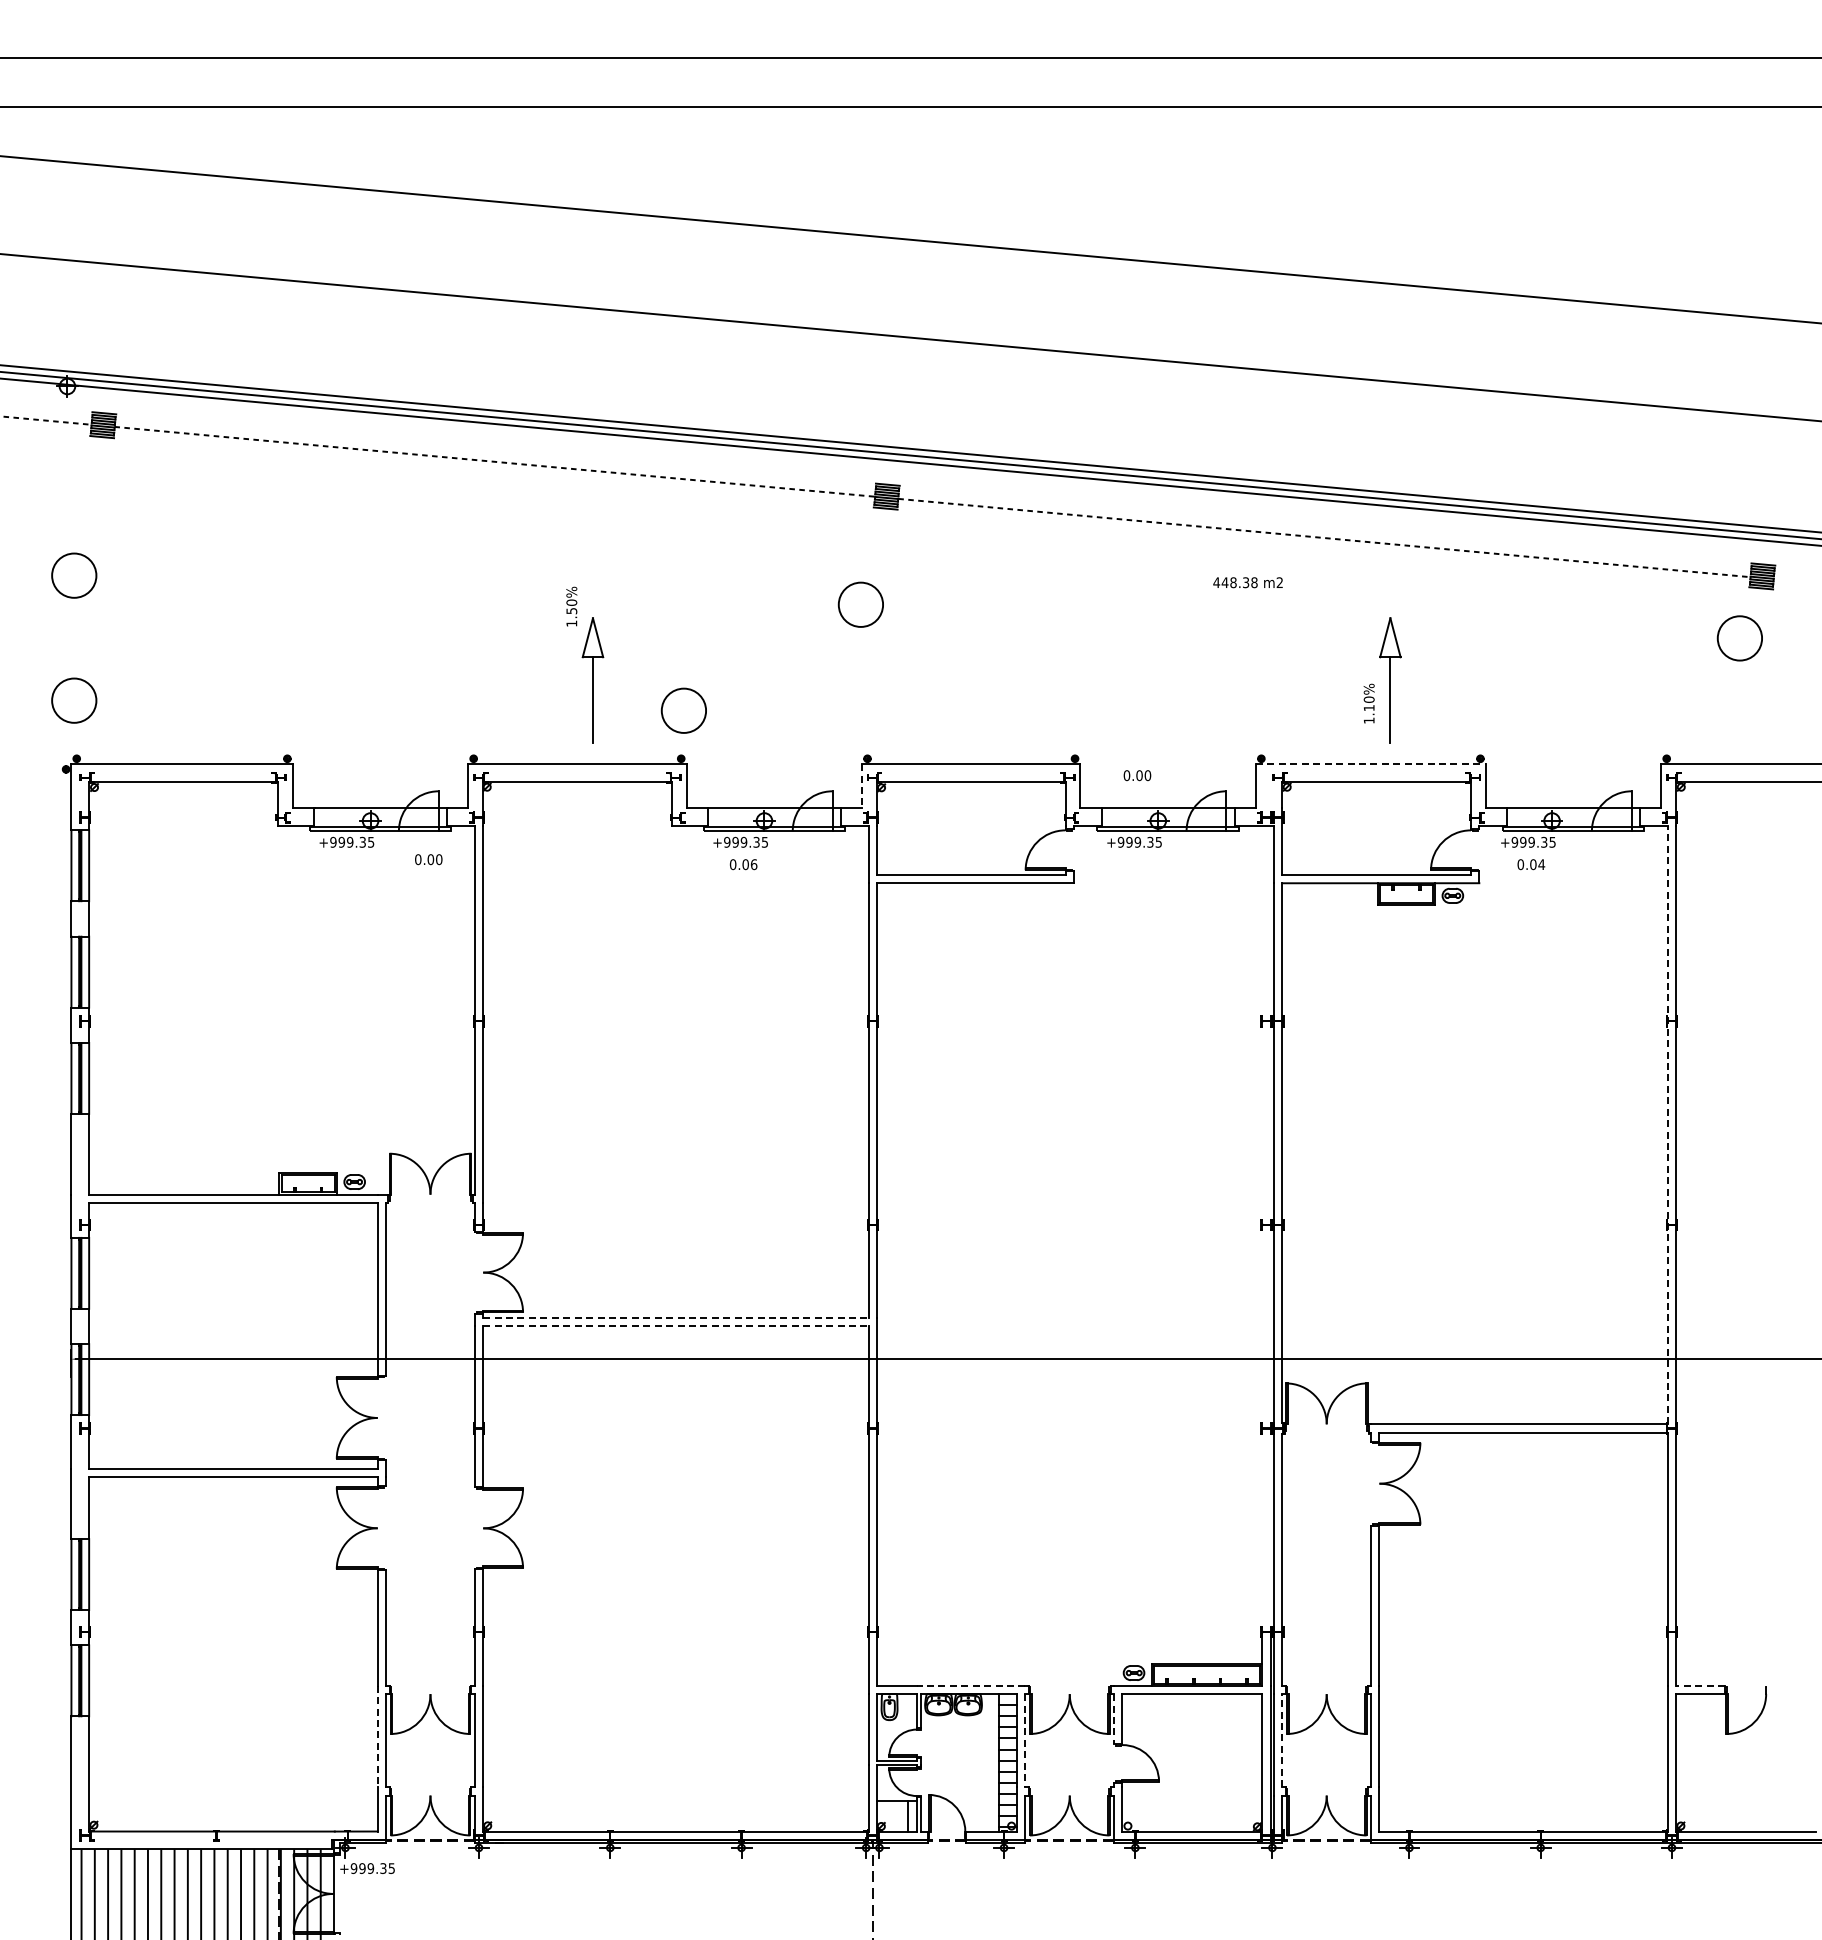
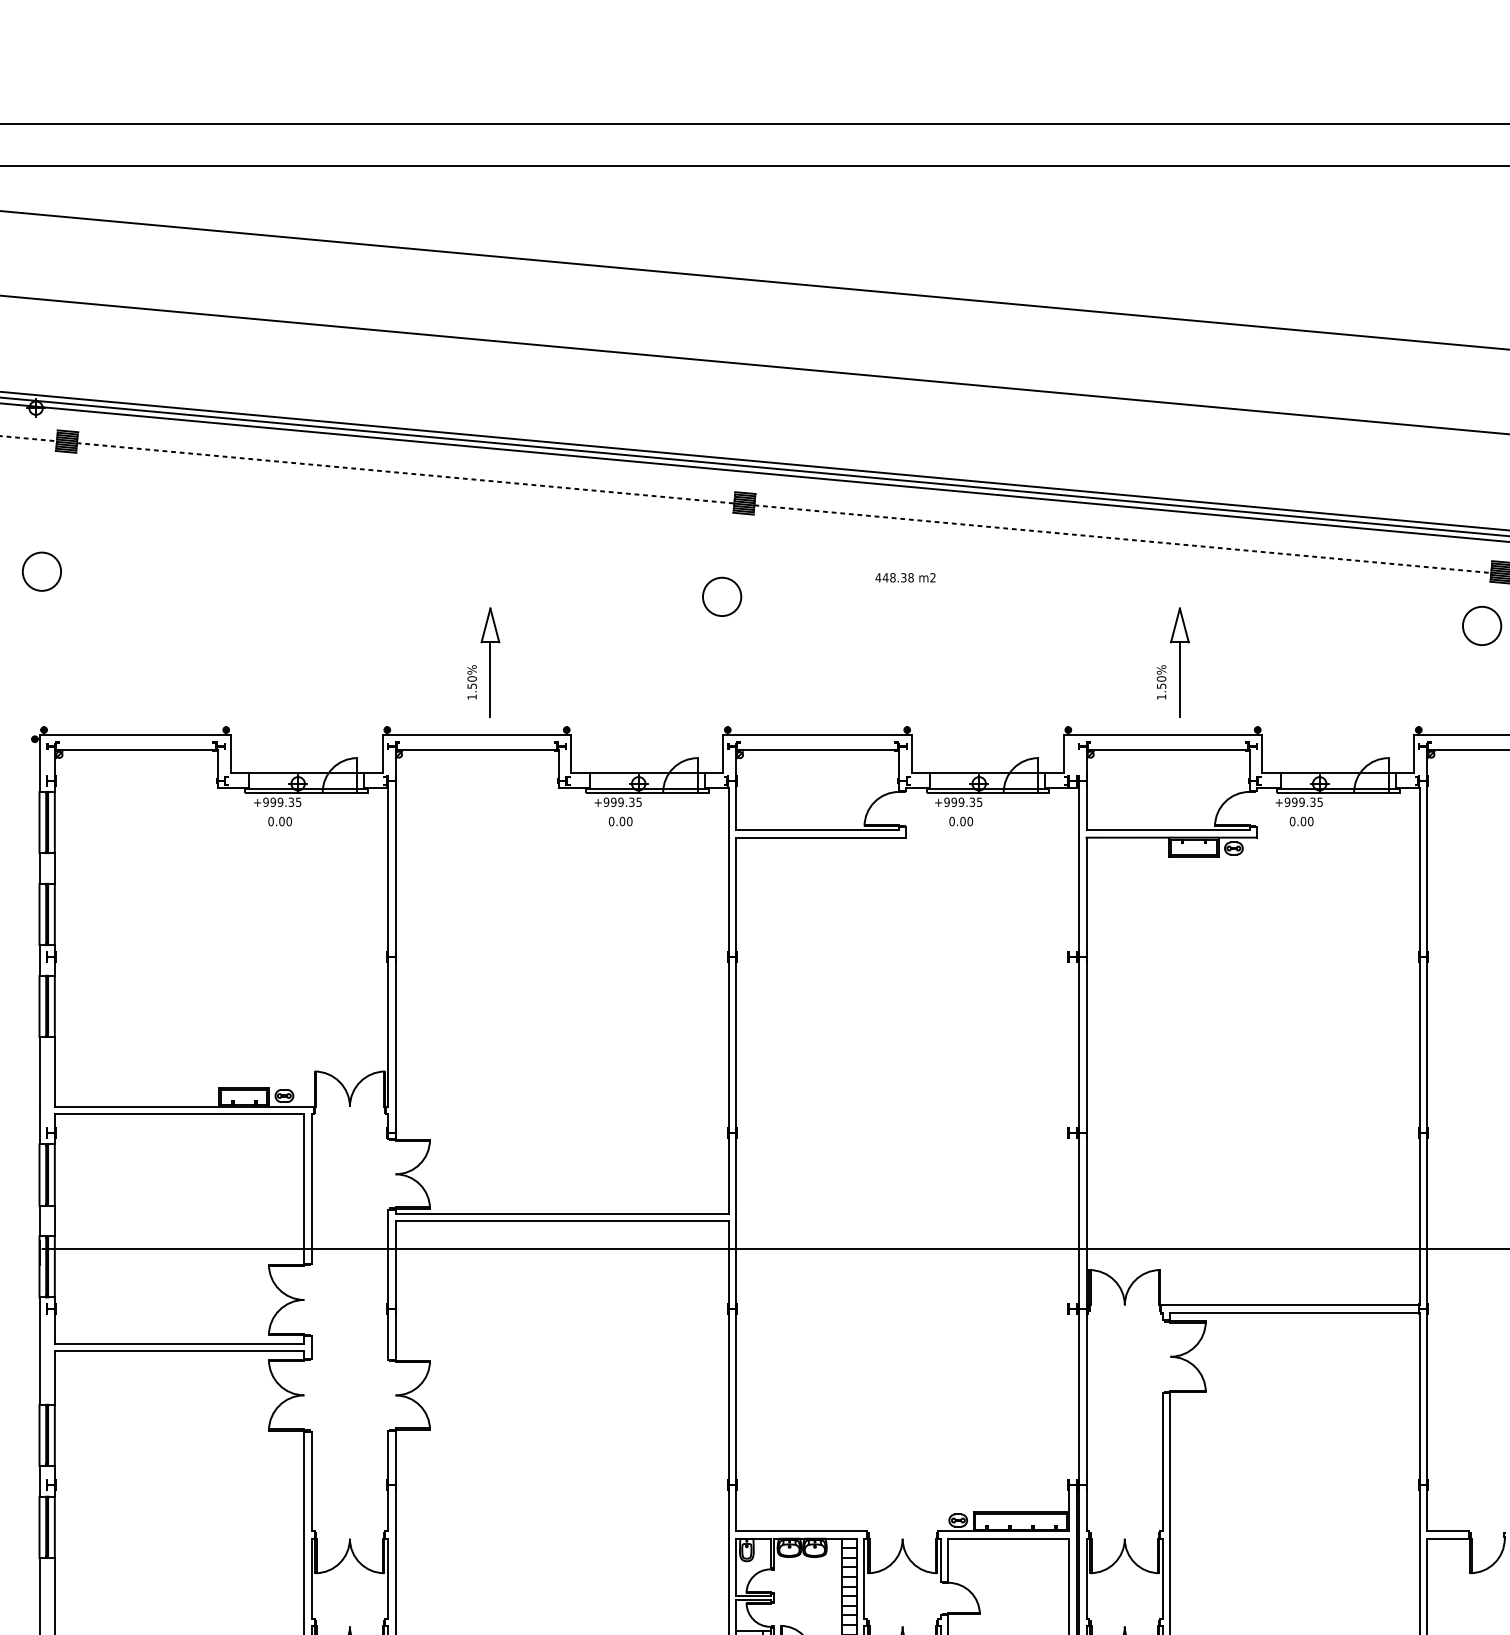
text: (1247, 582) -> (905, 577), moved
text: (571, 606) -> (471, 682), moved
part: (74, 700) -> (42, 679), removed
text: (1368, 708) -> (1160, 686), 1.10% -> 1.50%
part: (683, 710) -> (568, 688), removed
line: (1370, 764) -> (1162, 734), dashed -> solid
text: (1137, 775) -> (961, 821), moved
line: (862, 786) -> (723, 754), dashed -> solid
text: (428, 859) -> (279, 821), moved
text: (754, 864) -> (630, 821), 0.06 -> 0.00
text: (1541, 864) -> (1310, 821), 0.04 -> 0.00
line: (1667, 1124) -> (1419, 1046), dashed -> solid
line: (675, 1318) -> (561, 1213), dashed -> solid
line: (675, 1326) -> (561, 1220), dashed -> solid
line: (970, 1685) -> (816, 1531), dashed -> solid
line: (1700, 1685) -> (1448, 1531), dashed -> solid
line: (1114, 1719) -> (941, 1560), dashed -> solid
line: (377, 1736) -> (304, 1575), dashed -> solid
line: (1025, 1740) -> (864, 1578), dashed -> solid
line: (1282, 1740) -> (1086, 1578), dashed -> solid

